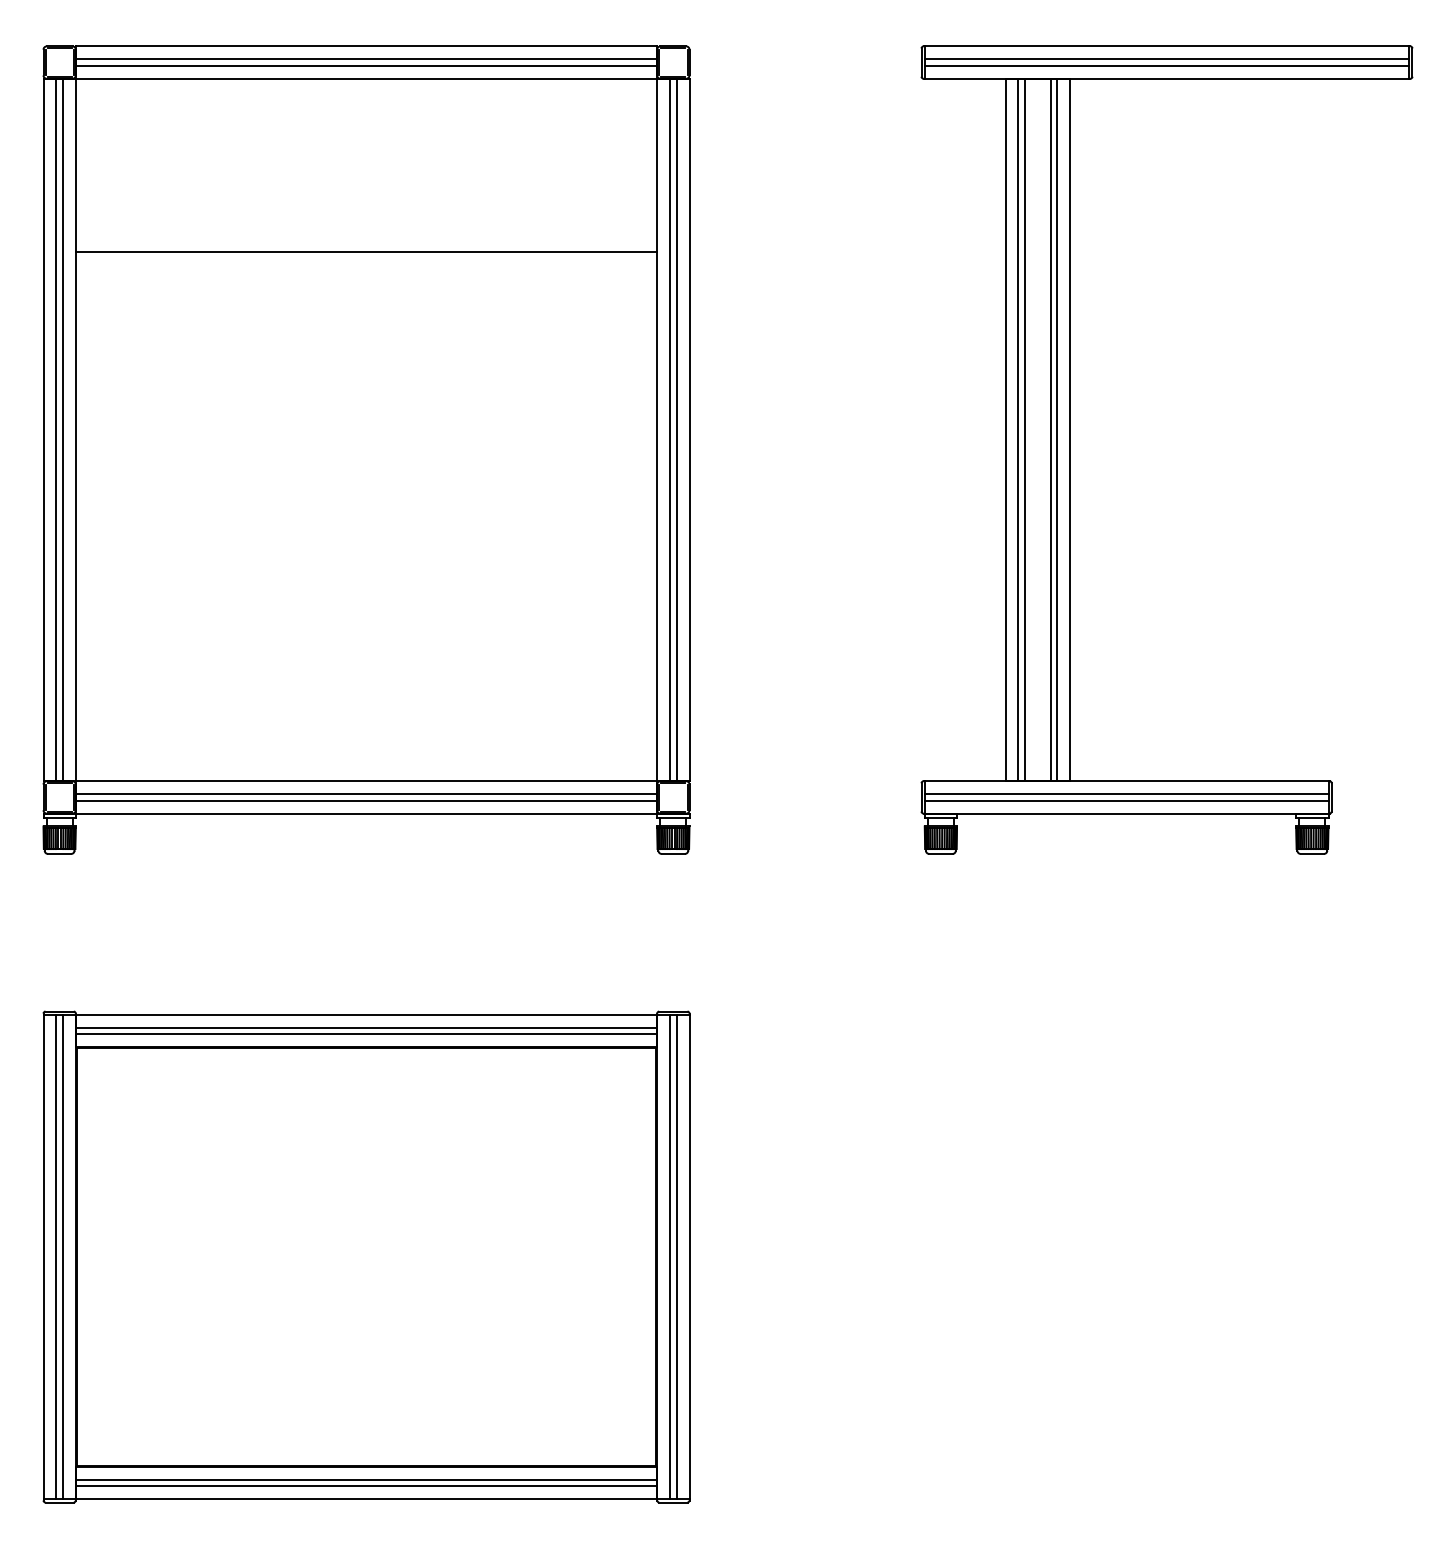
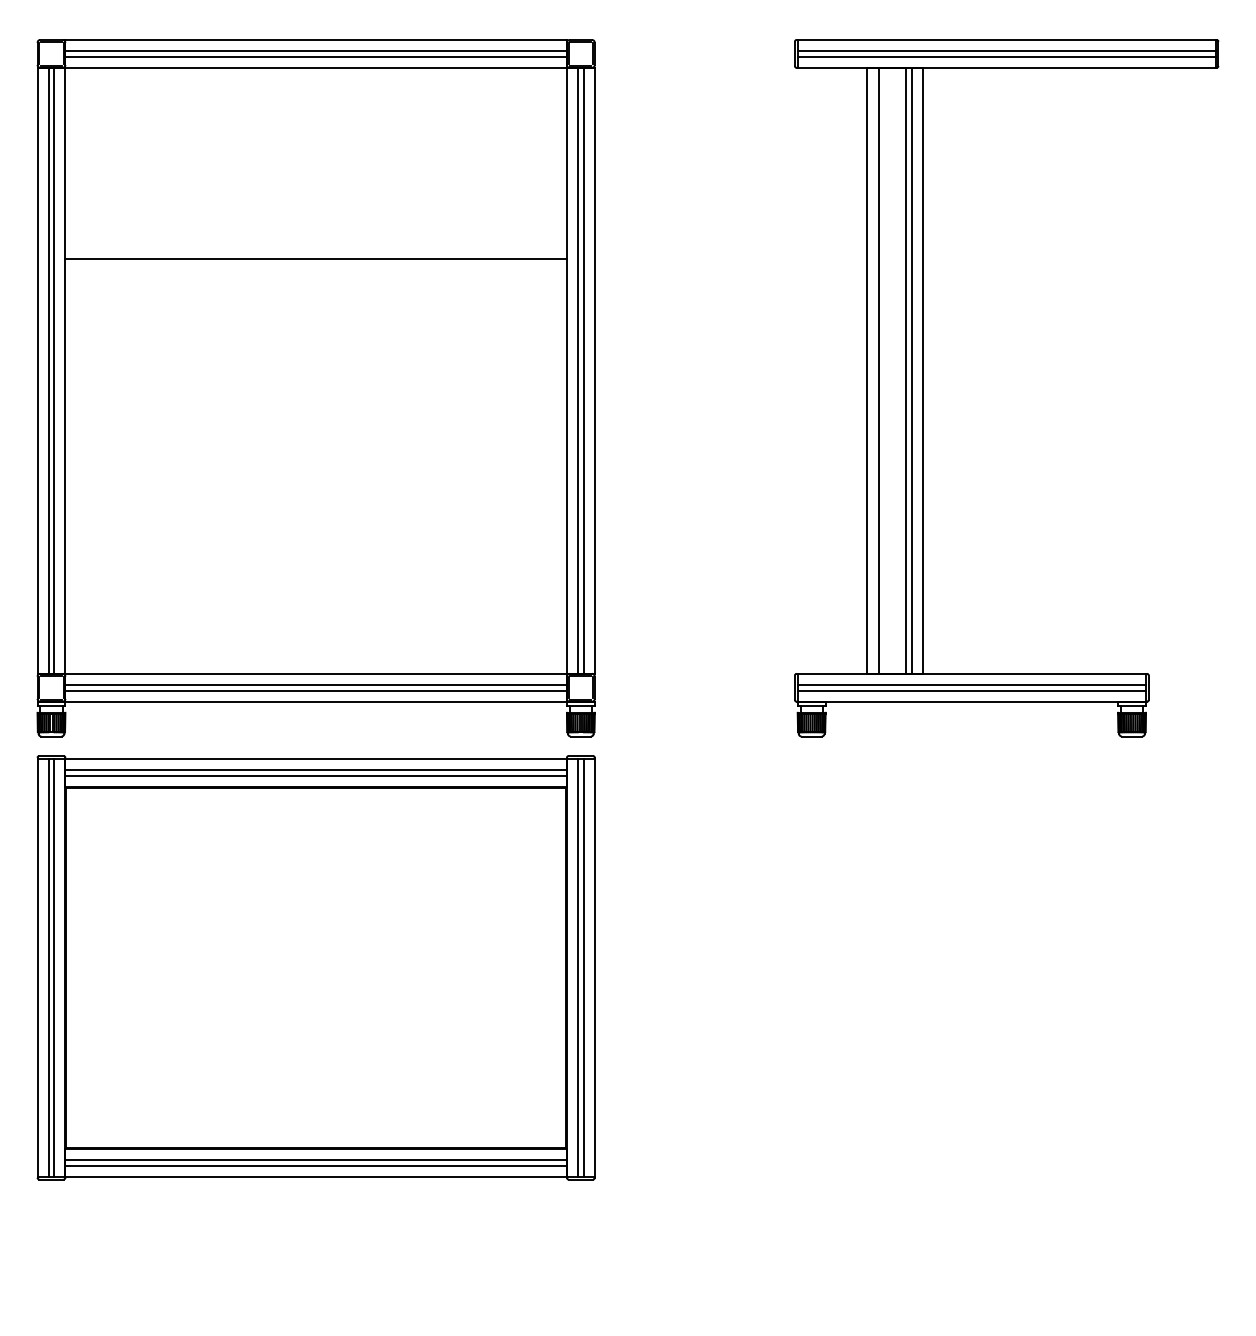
line: (366, 252) -> (316, 259), moved
line: (1024, 429) -> (883, 370), removed
part: (366, 1256) -> (316, 967), moved

